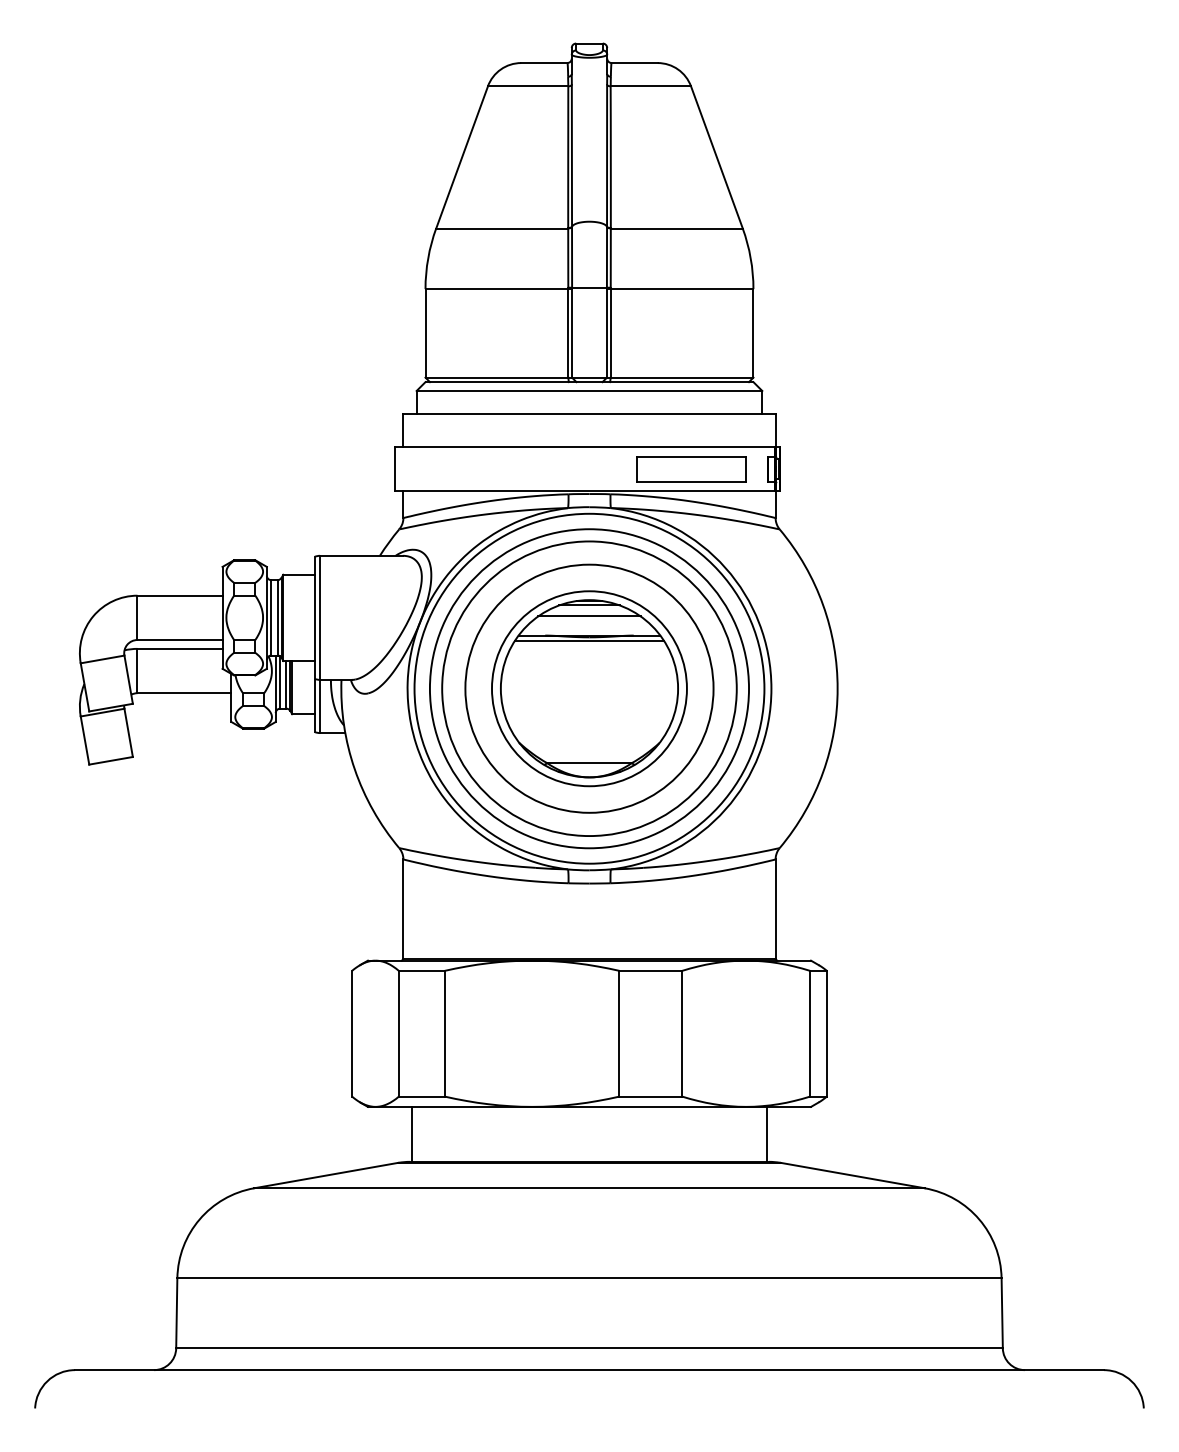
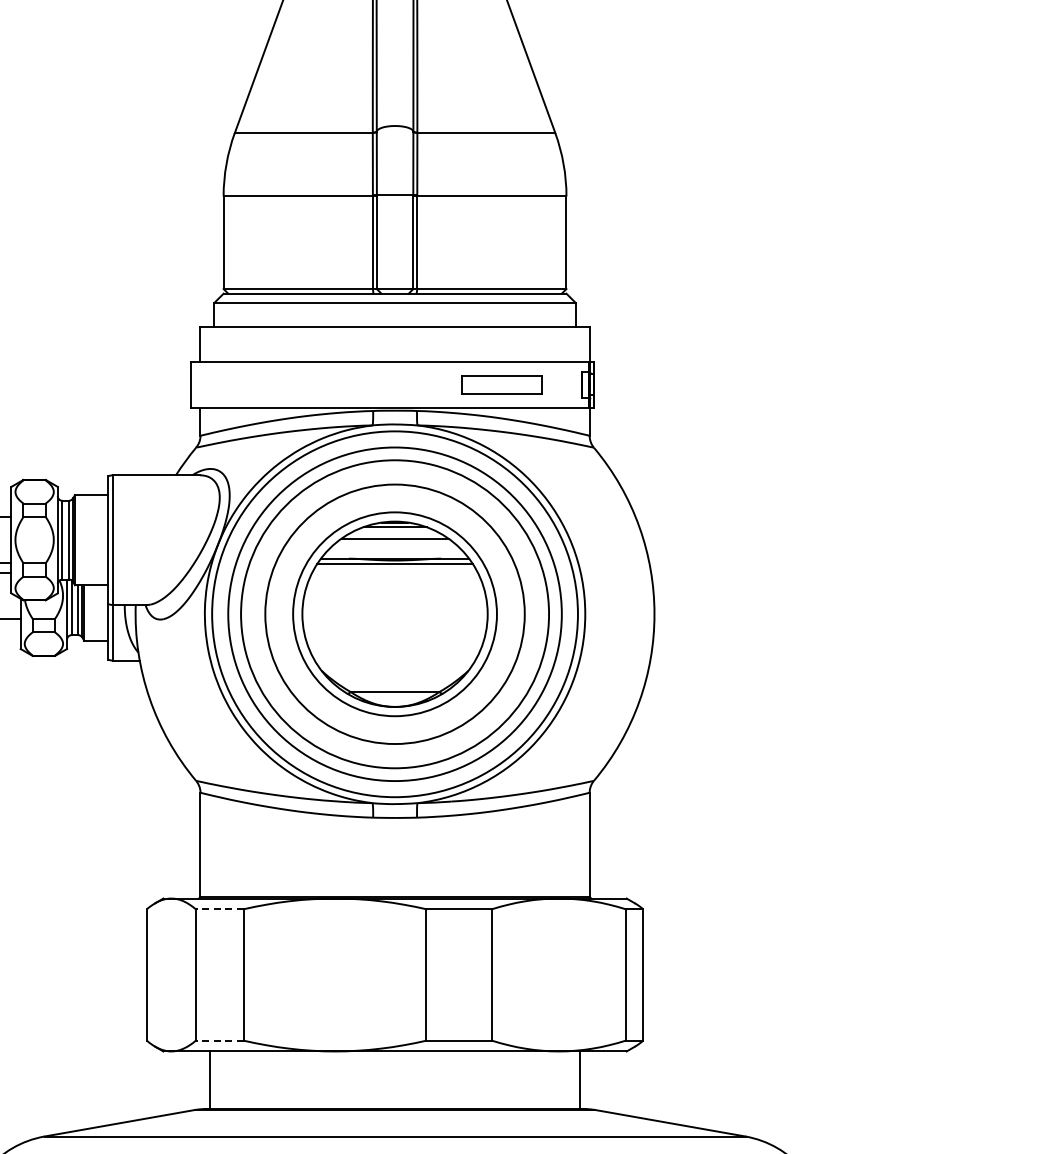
part: (691, 469) -> (501, 385), size x0.7
line: (421, 970) -> (219, 908), solid -> dashed
line: (421, 1096) -> (219, 1040), solid -> dashed

